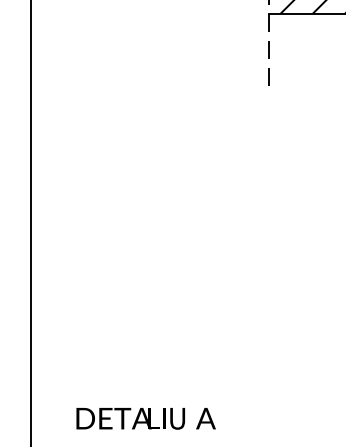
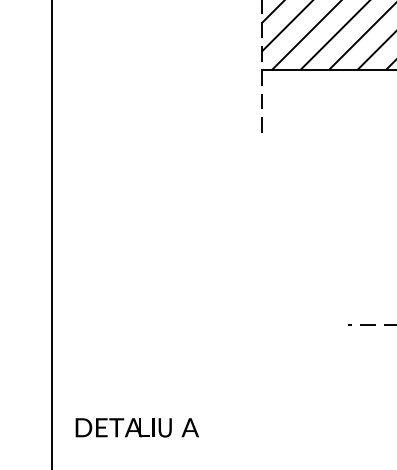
text: (145, 418) -> (136, 427), moved

